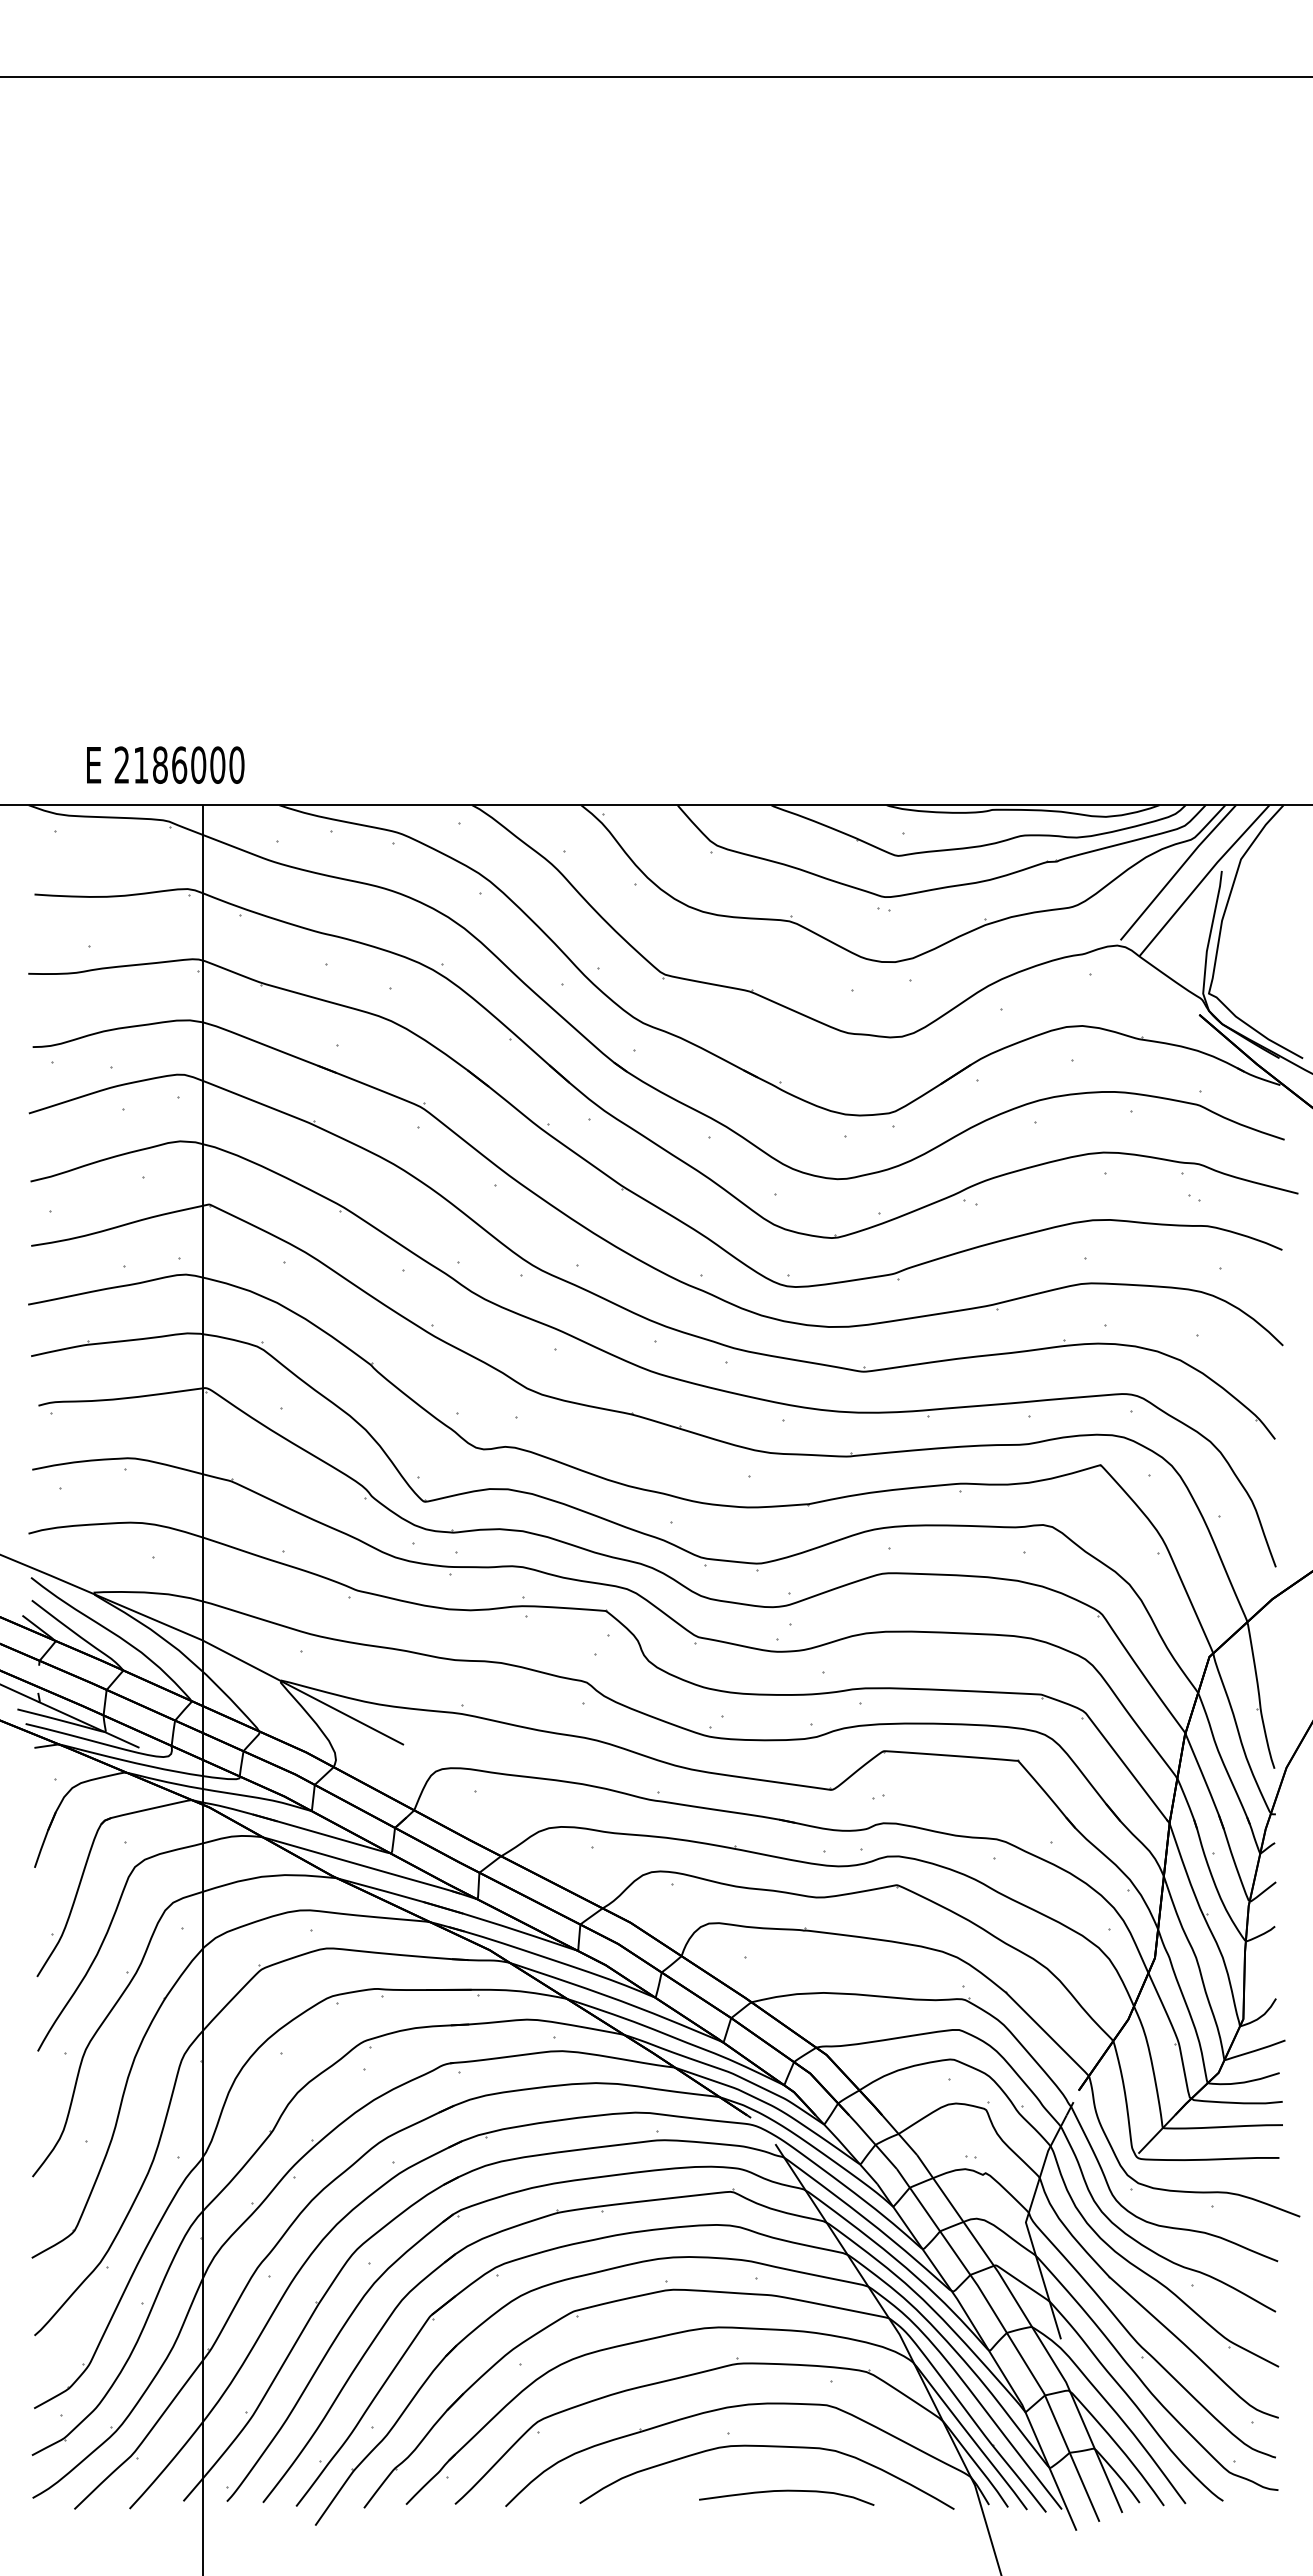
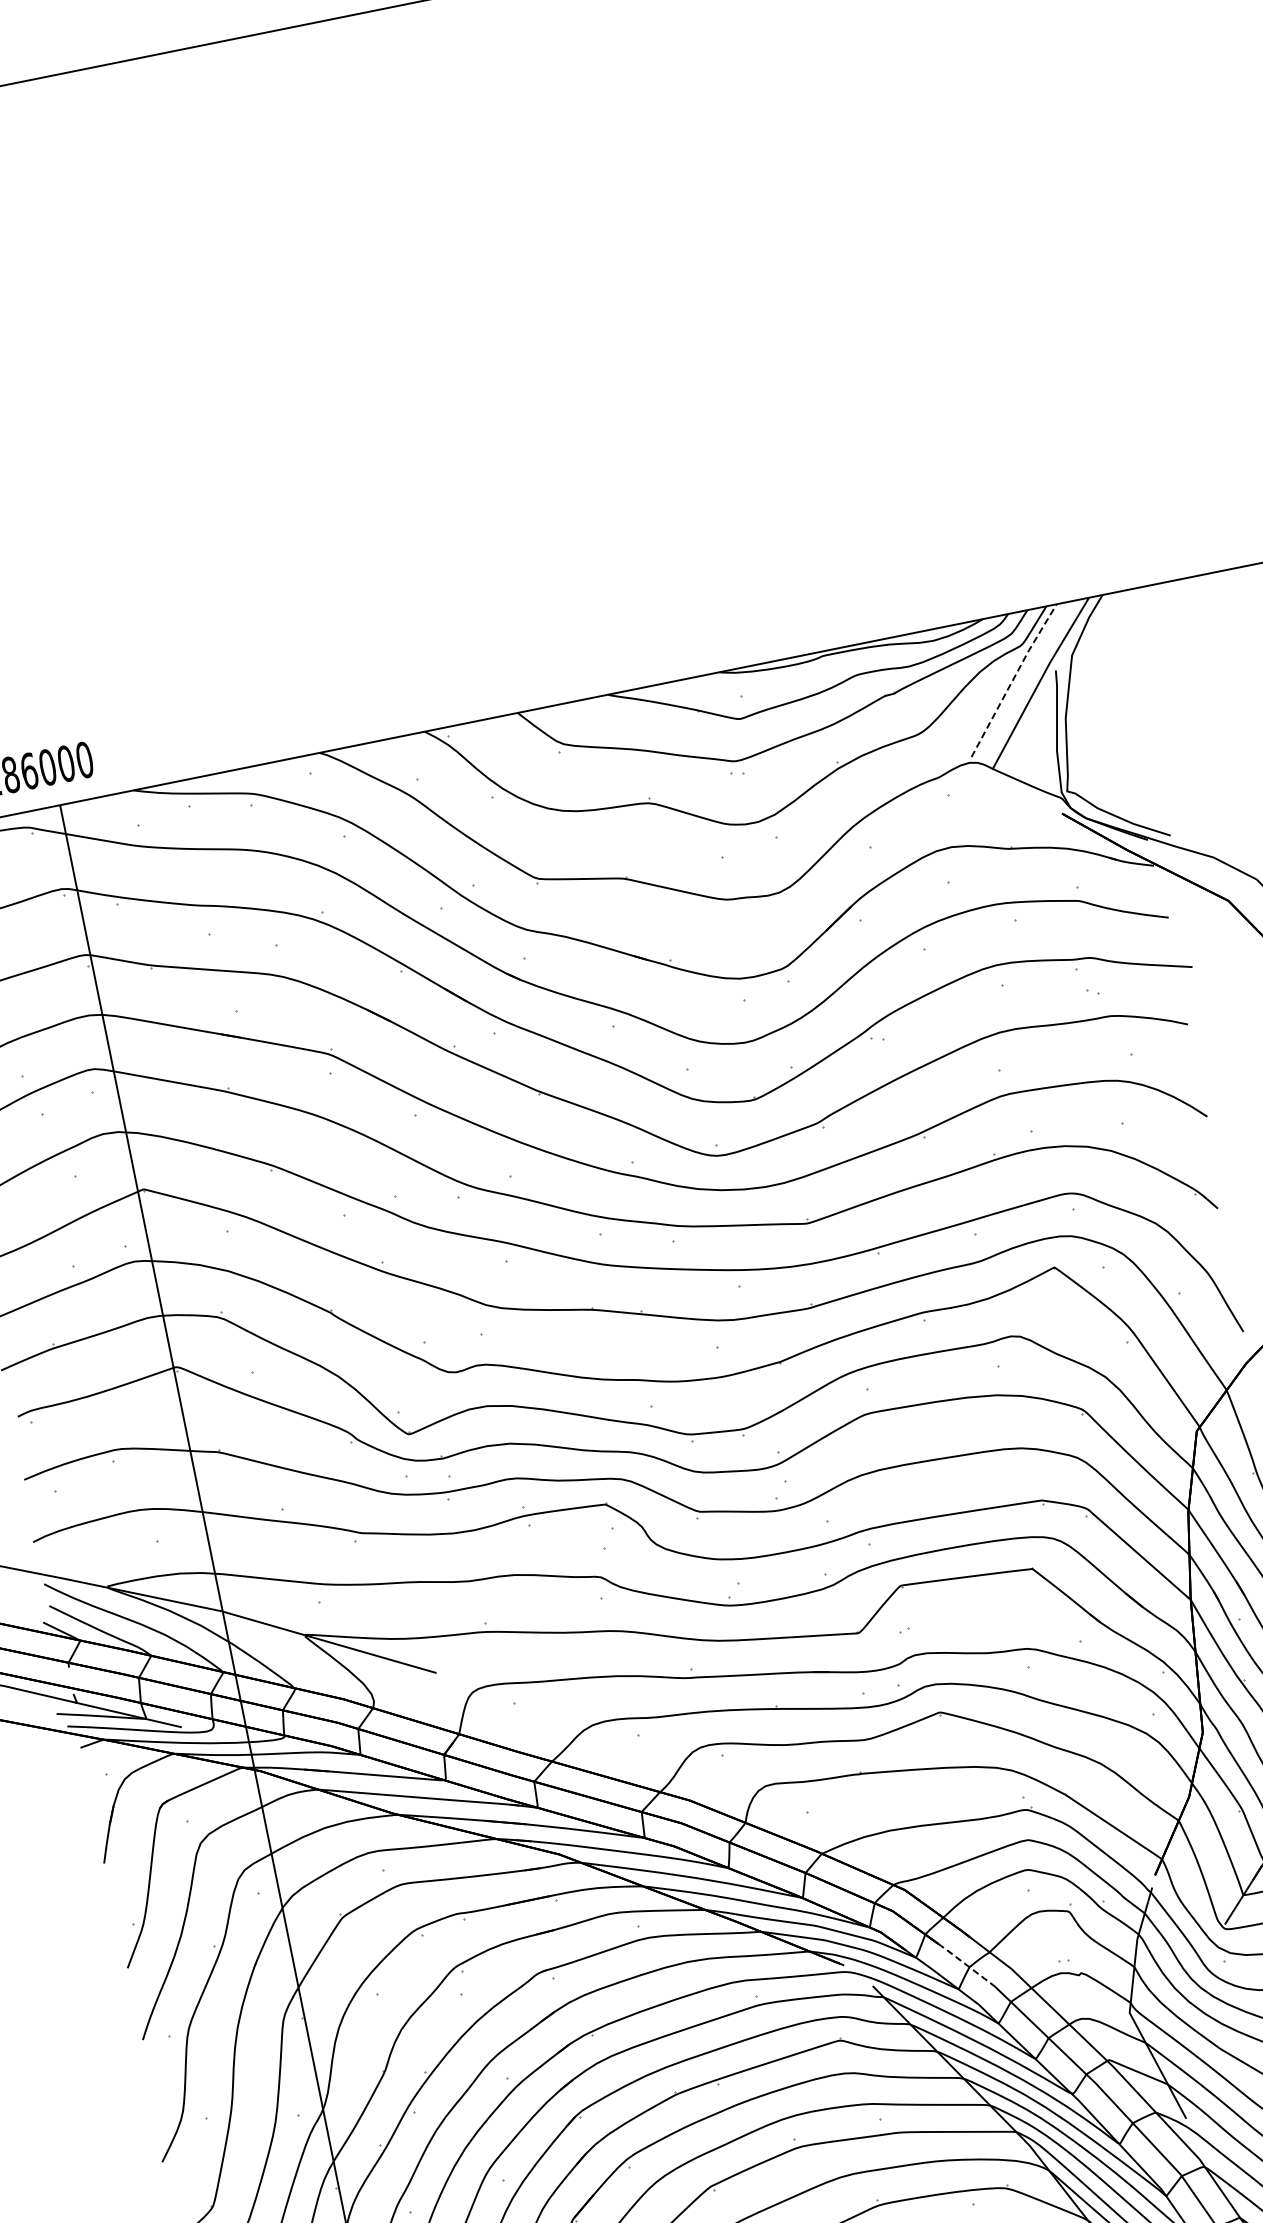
line: (1177, 871) -> (1013, 679), solid -> dashed
line: (872, 2141) -> (965, 1964), solid -> dashed

